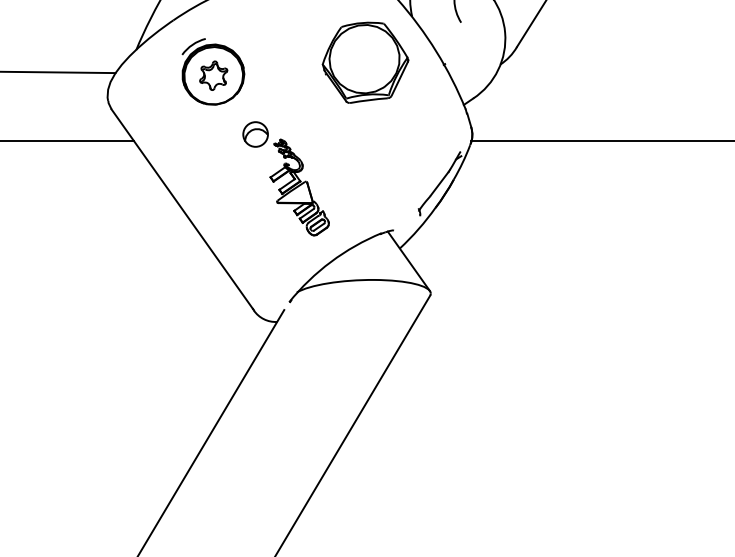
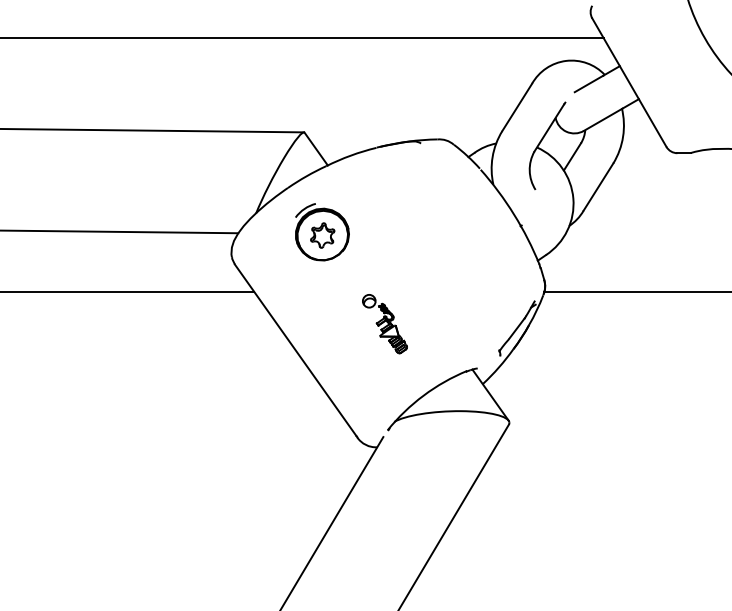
part: (364, 62) -> (452, 224), removed
part: (285, 178) -> (384, 323), size x0.6

